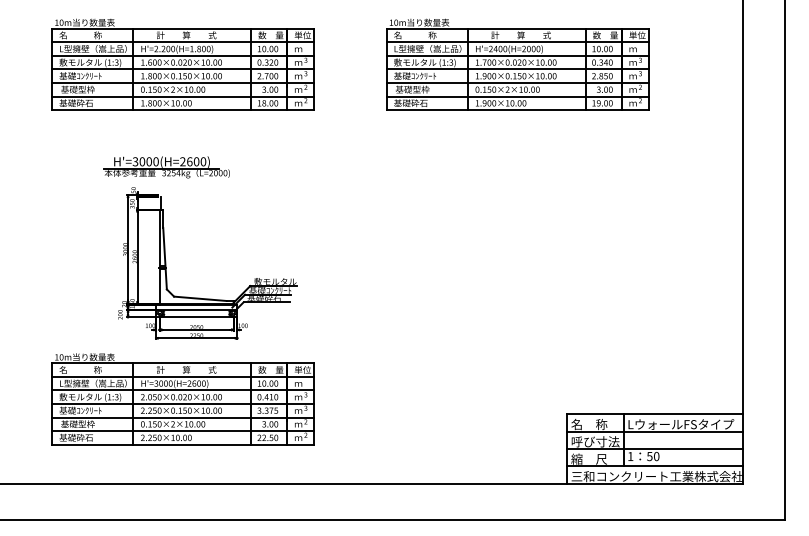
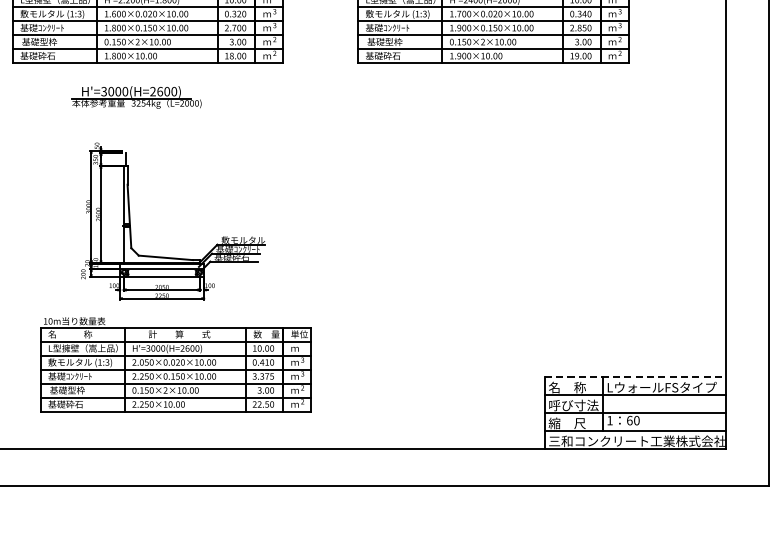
part: (166, 167) -> (136, 97), moved
part: (182, 399) -> (175, 364), moved
line: (655, 414) -> (635, 377), solid -> dashed
text: (649, 455) -> (629, 419), 50 -> 60

